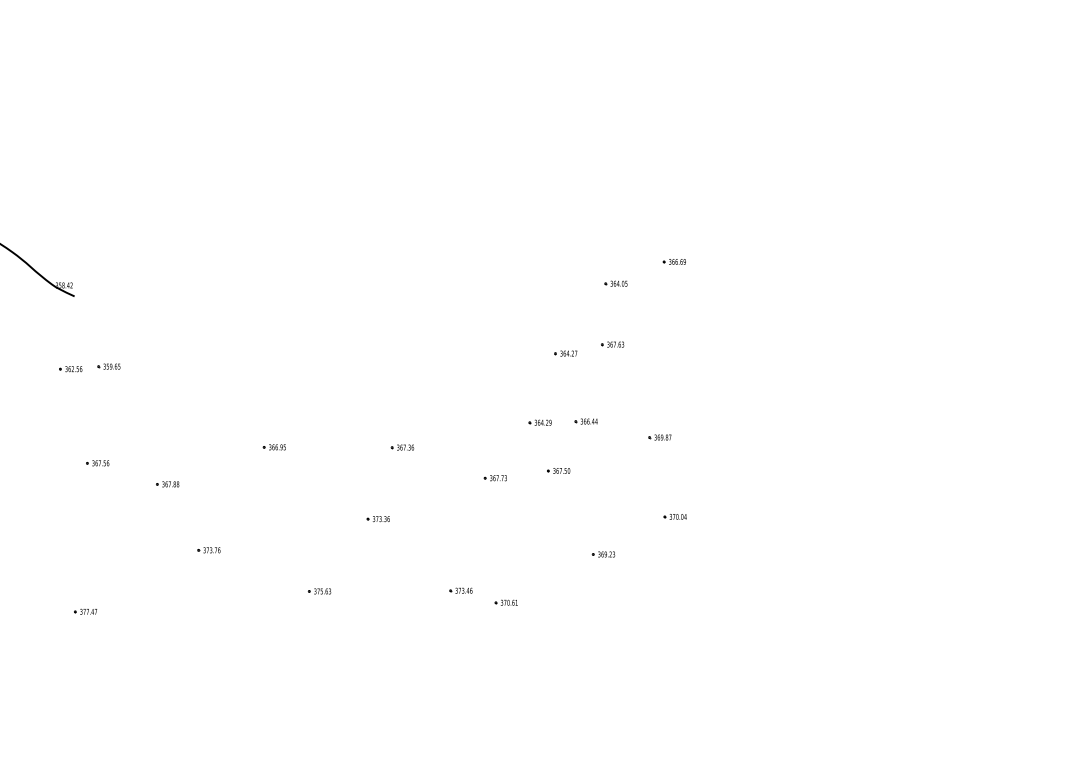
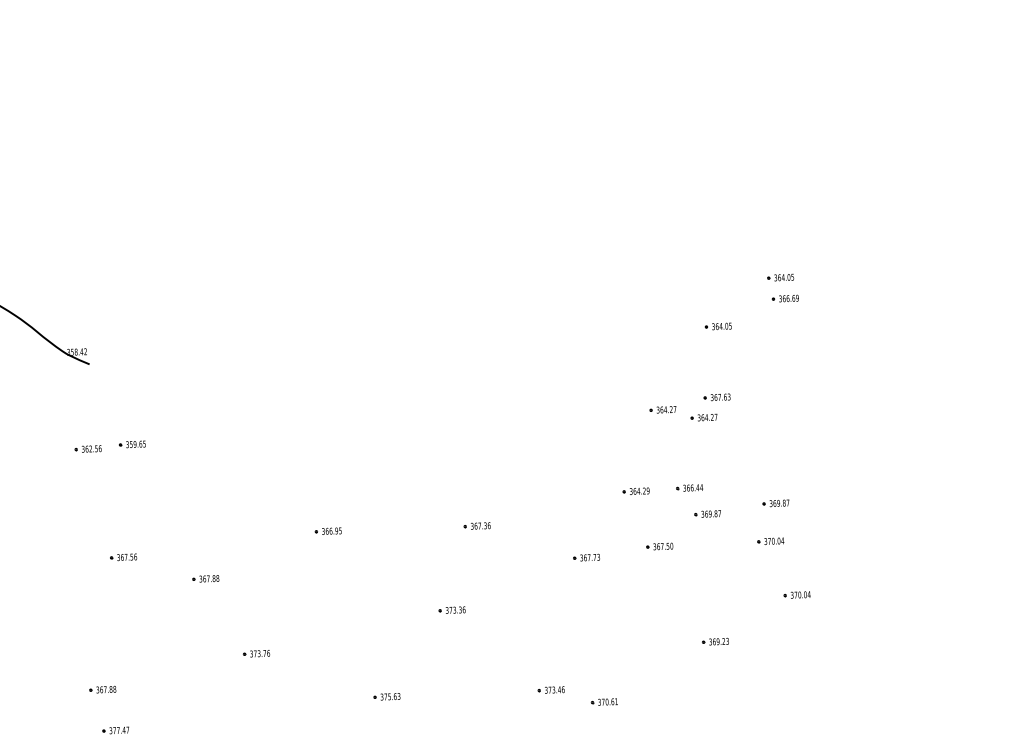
part: (670, 243) -> (780, 277), added
part: (600, 361) -> (703, 417), added
part: (600, 444) -> (707, 514), added
part: (653, 469) -> (769, 540), added
part: (75, 576) -> (102, 689), added

